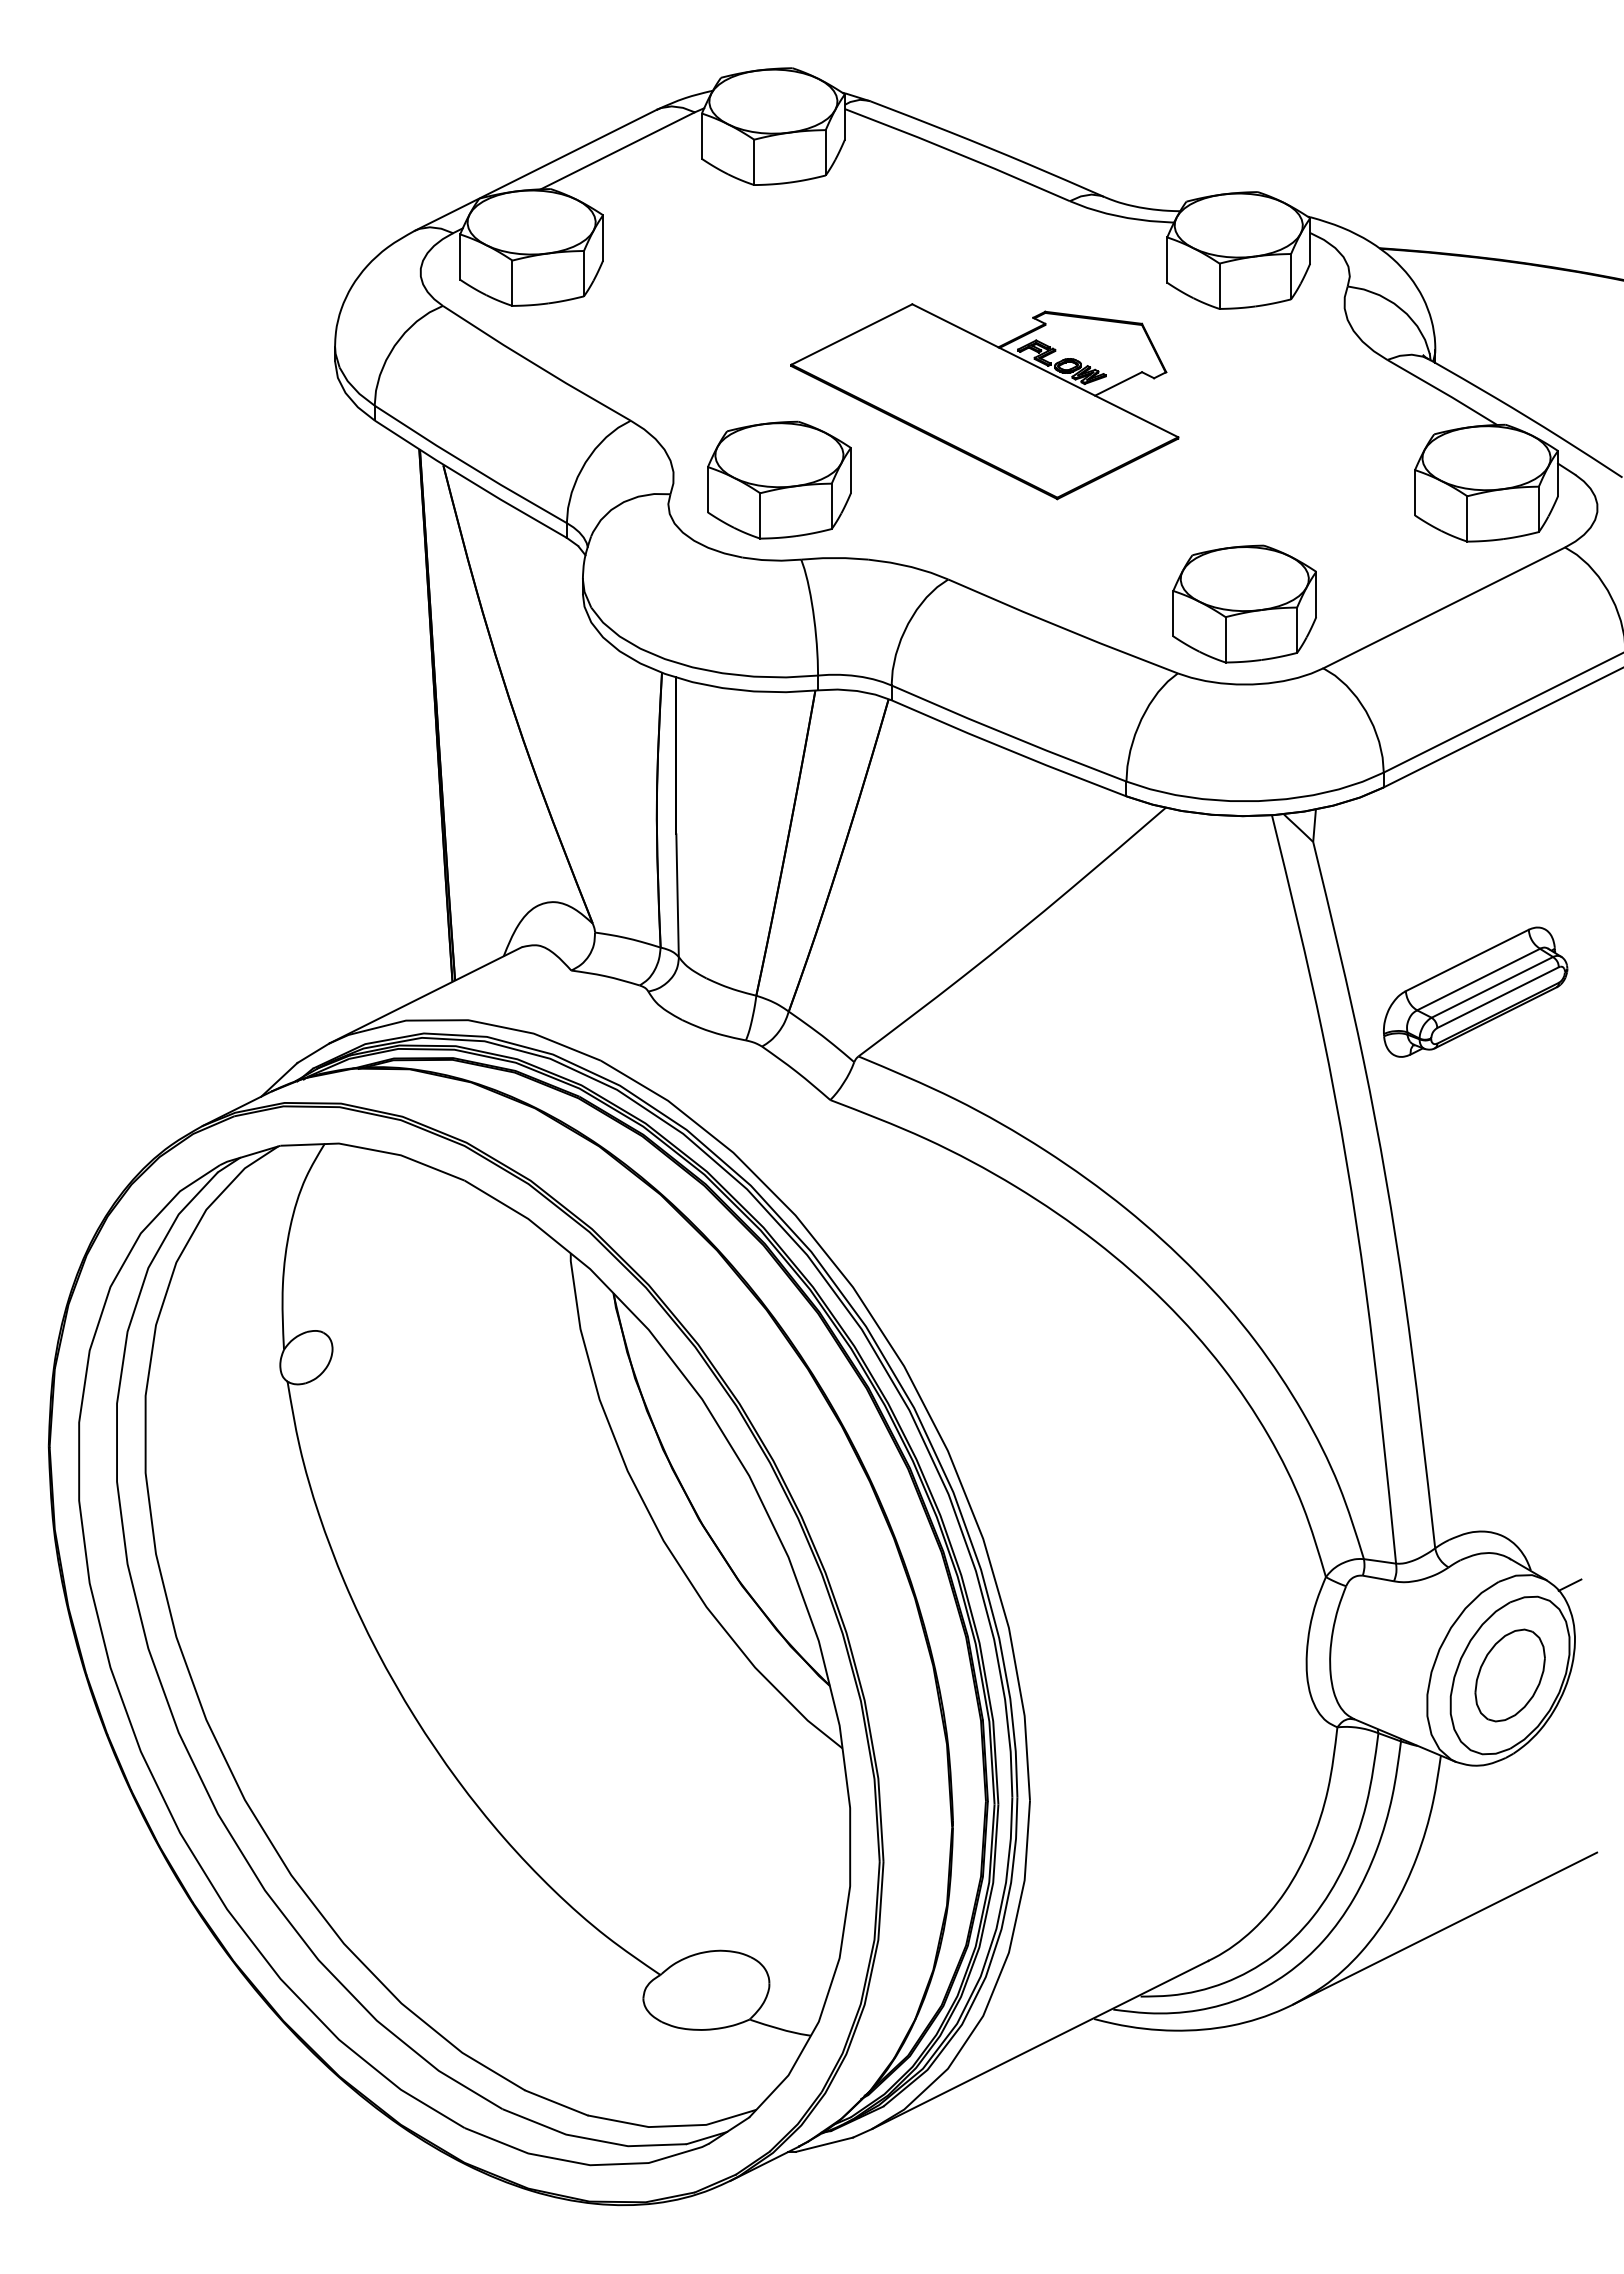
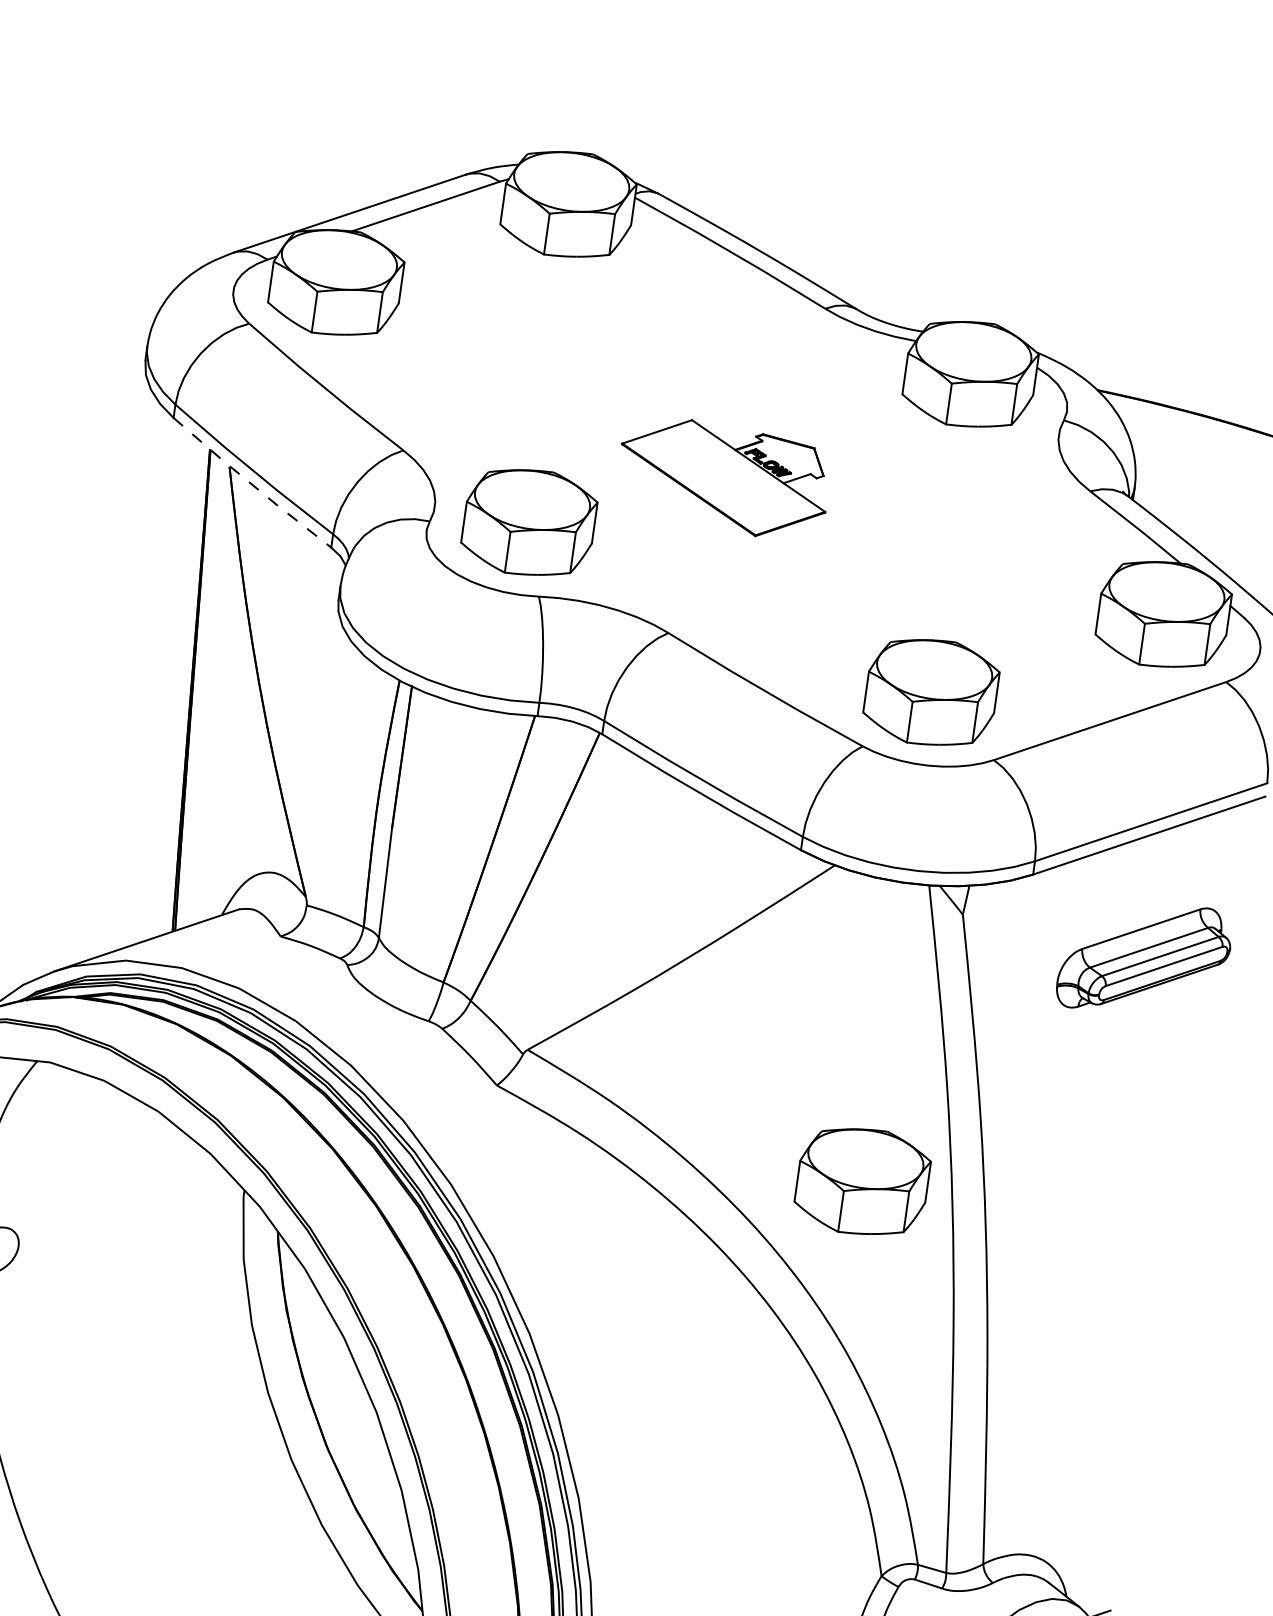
part: (984, 401) -> (723, 477), size x0.6
line: (470, 481) -> (251, 484), solid -> dashed
part: (1475, 991) -> (1144, 958), moved
part: (1244, 1148) -> (862, 1181), added

